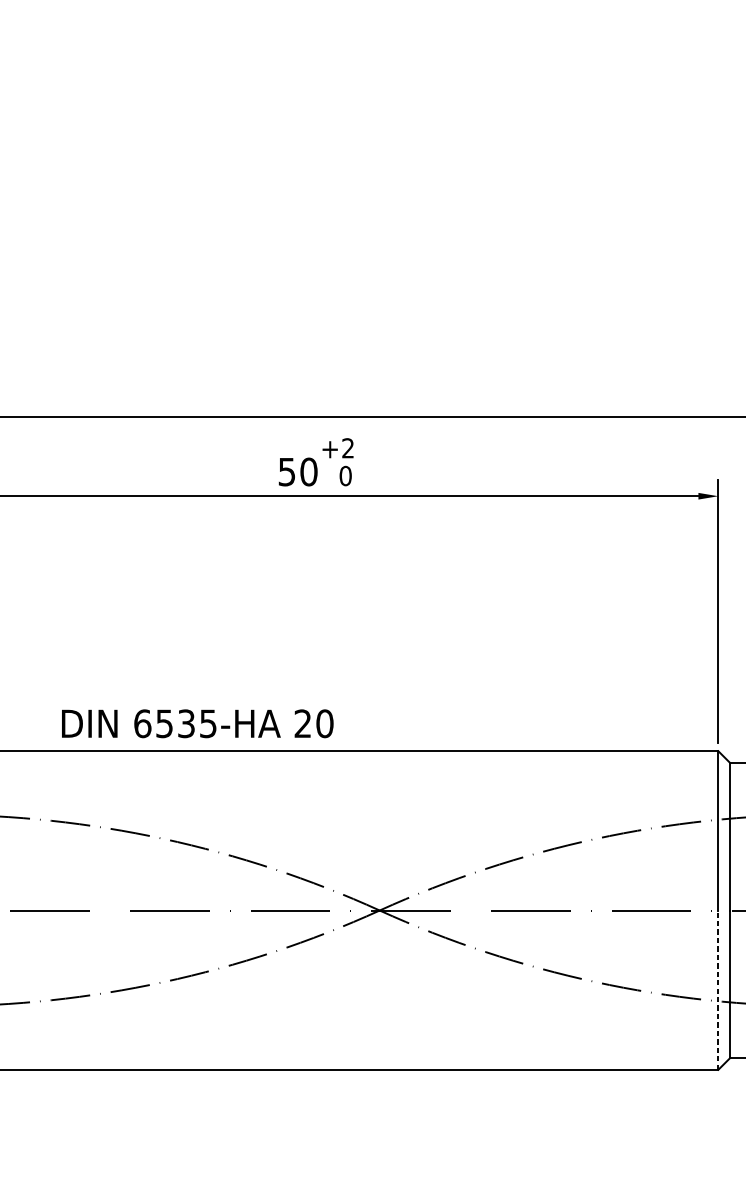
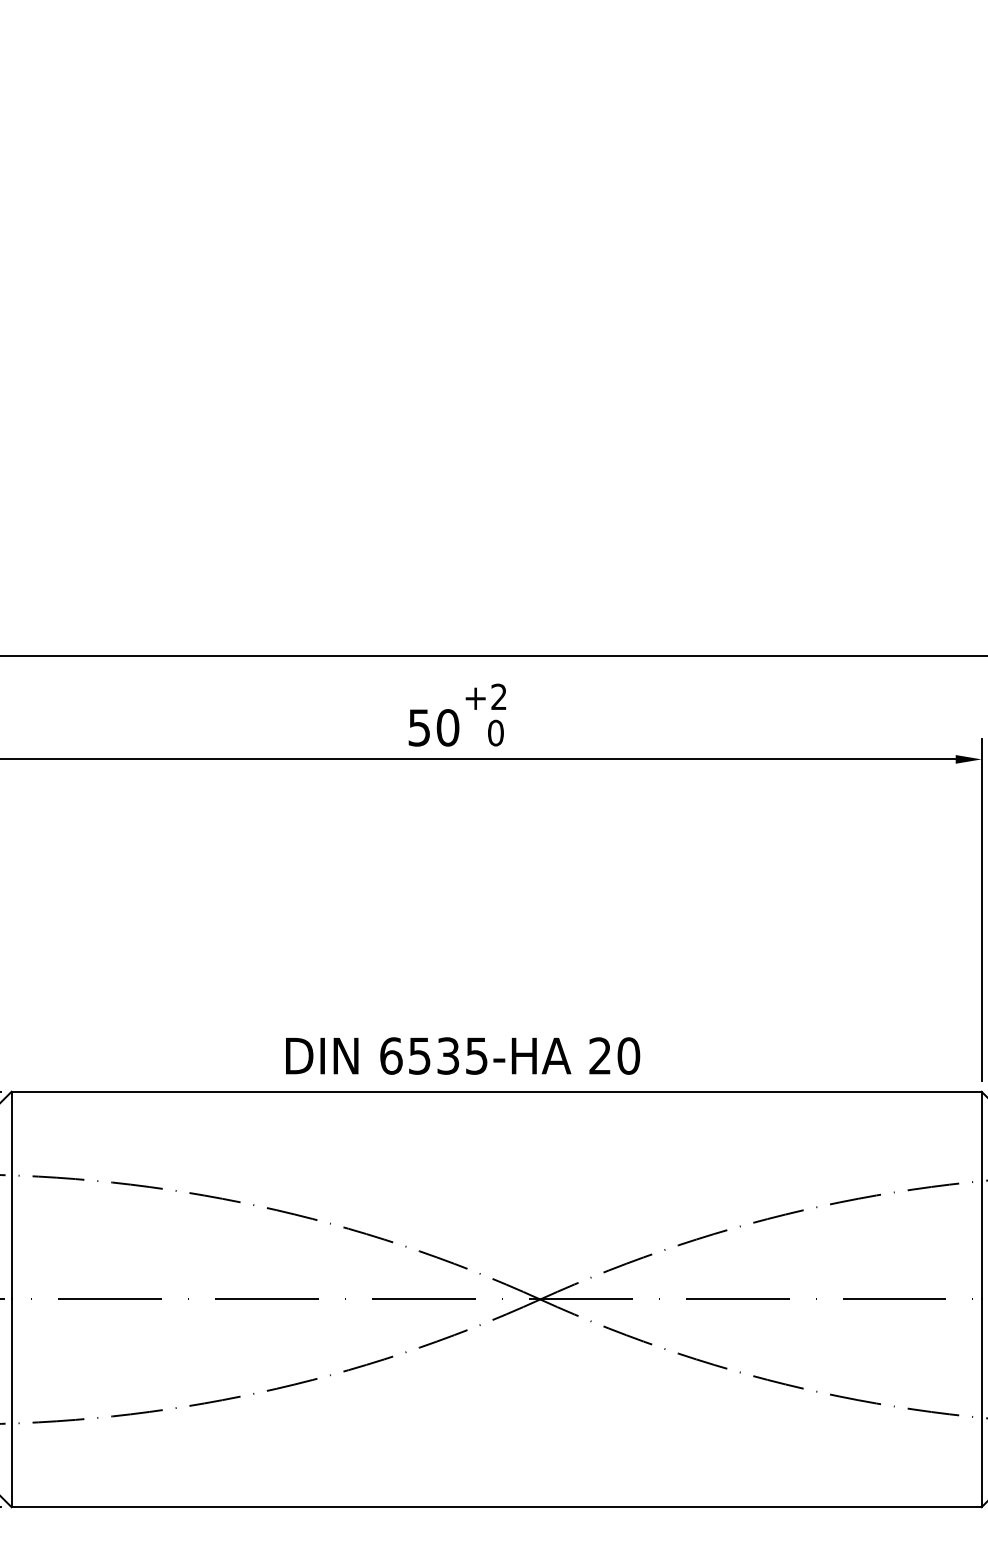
text: (198, 723) -> (463, 1055), moved
line: (718, 990) -> (981, 1403), dashed -> solid

